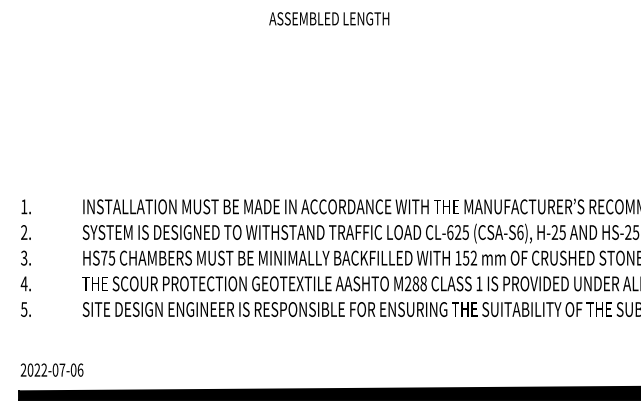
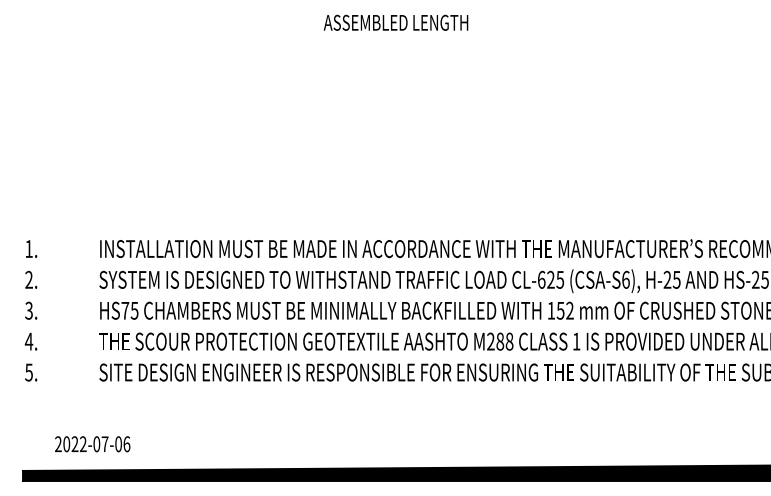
text: (51, 369) -> (91, 443), moved

